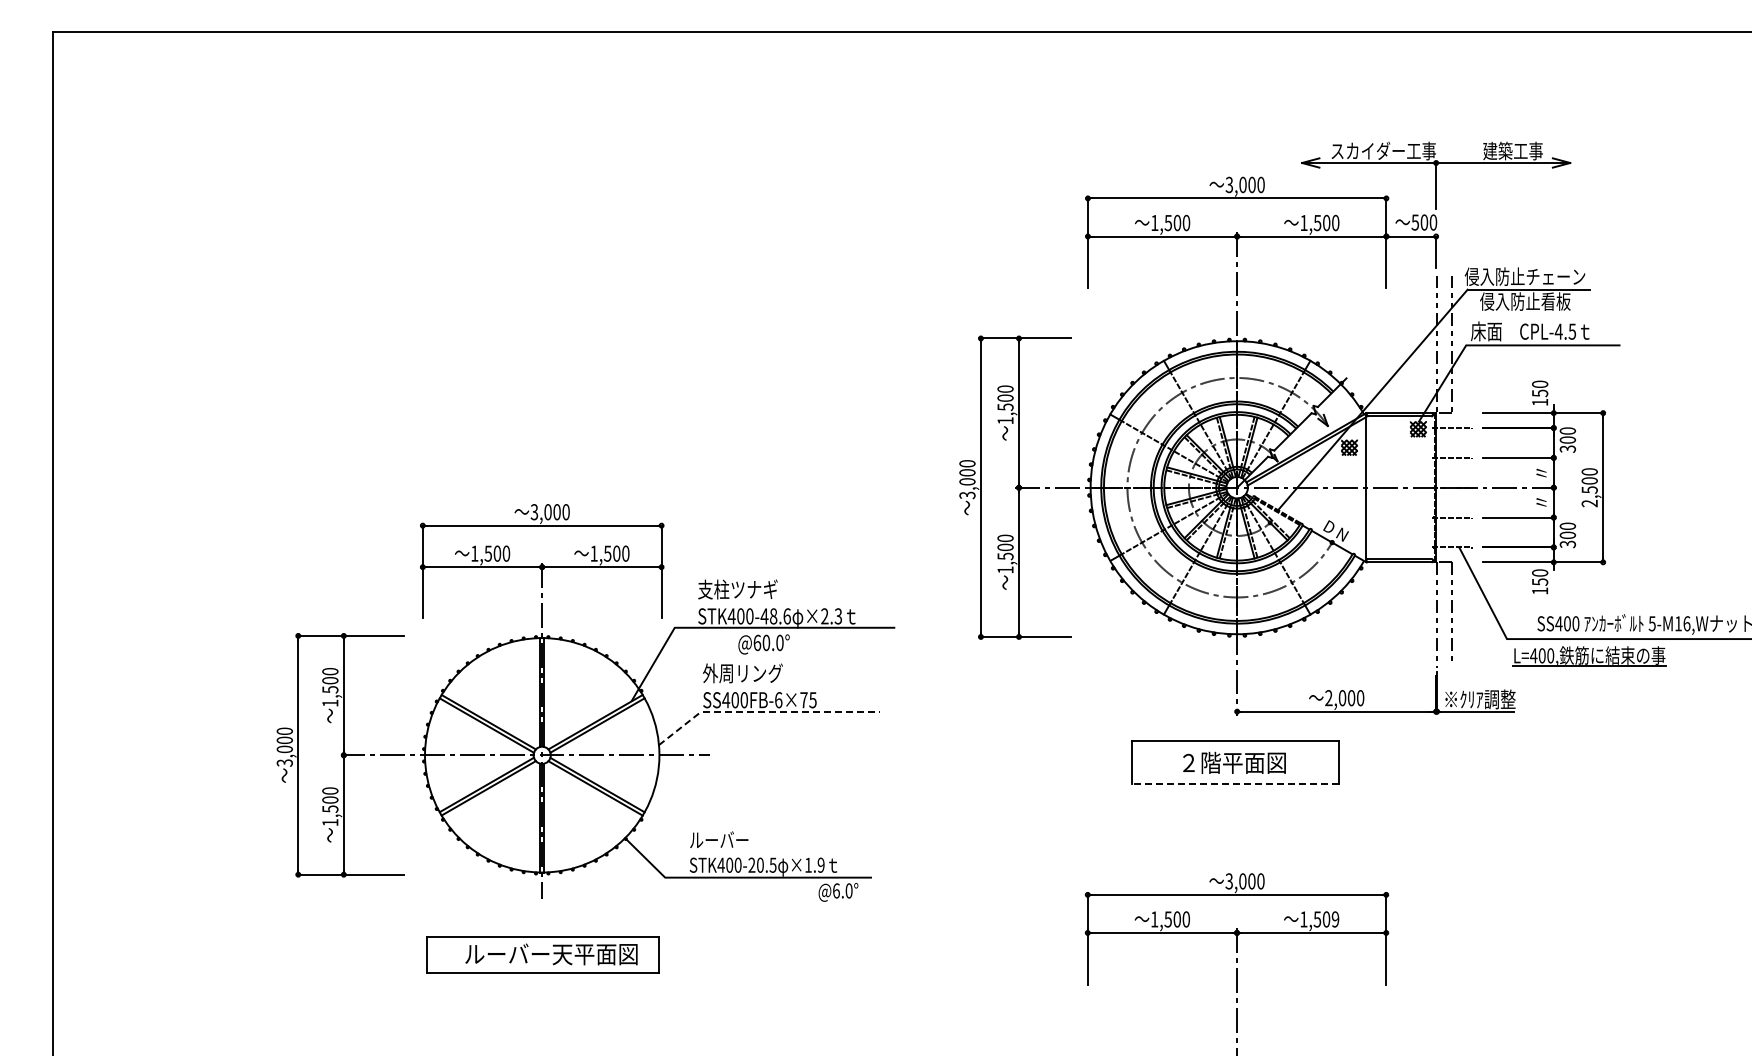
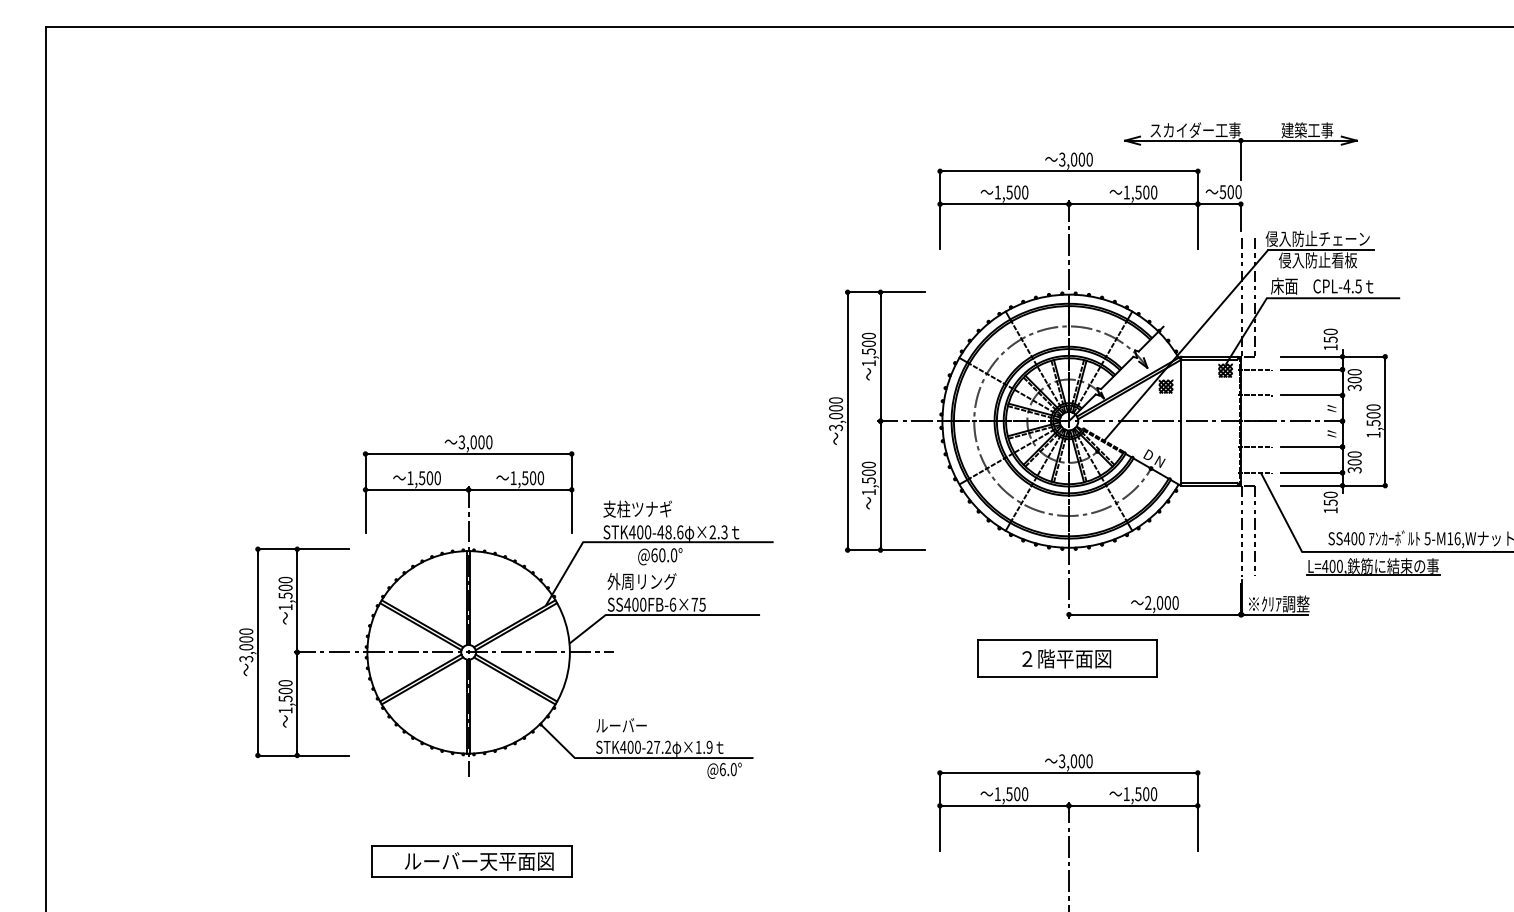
text: (1589, 503) -> (1373, 434), 2,500 -> 1,500
line: (762, 712) -> (658, 615), dashed -> solid
line: (1234, 784) -> (1066, 677), dashed -> solid
text: (766, 864) -> (662, 746), STK400-20.5 -> STK400-27.2
text: (1335, 919) -> (1153, 794), 1,509 -> 1,500
part: (542, 954) -> (471, 861), moved

